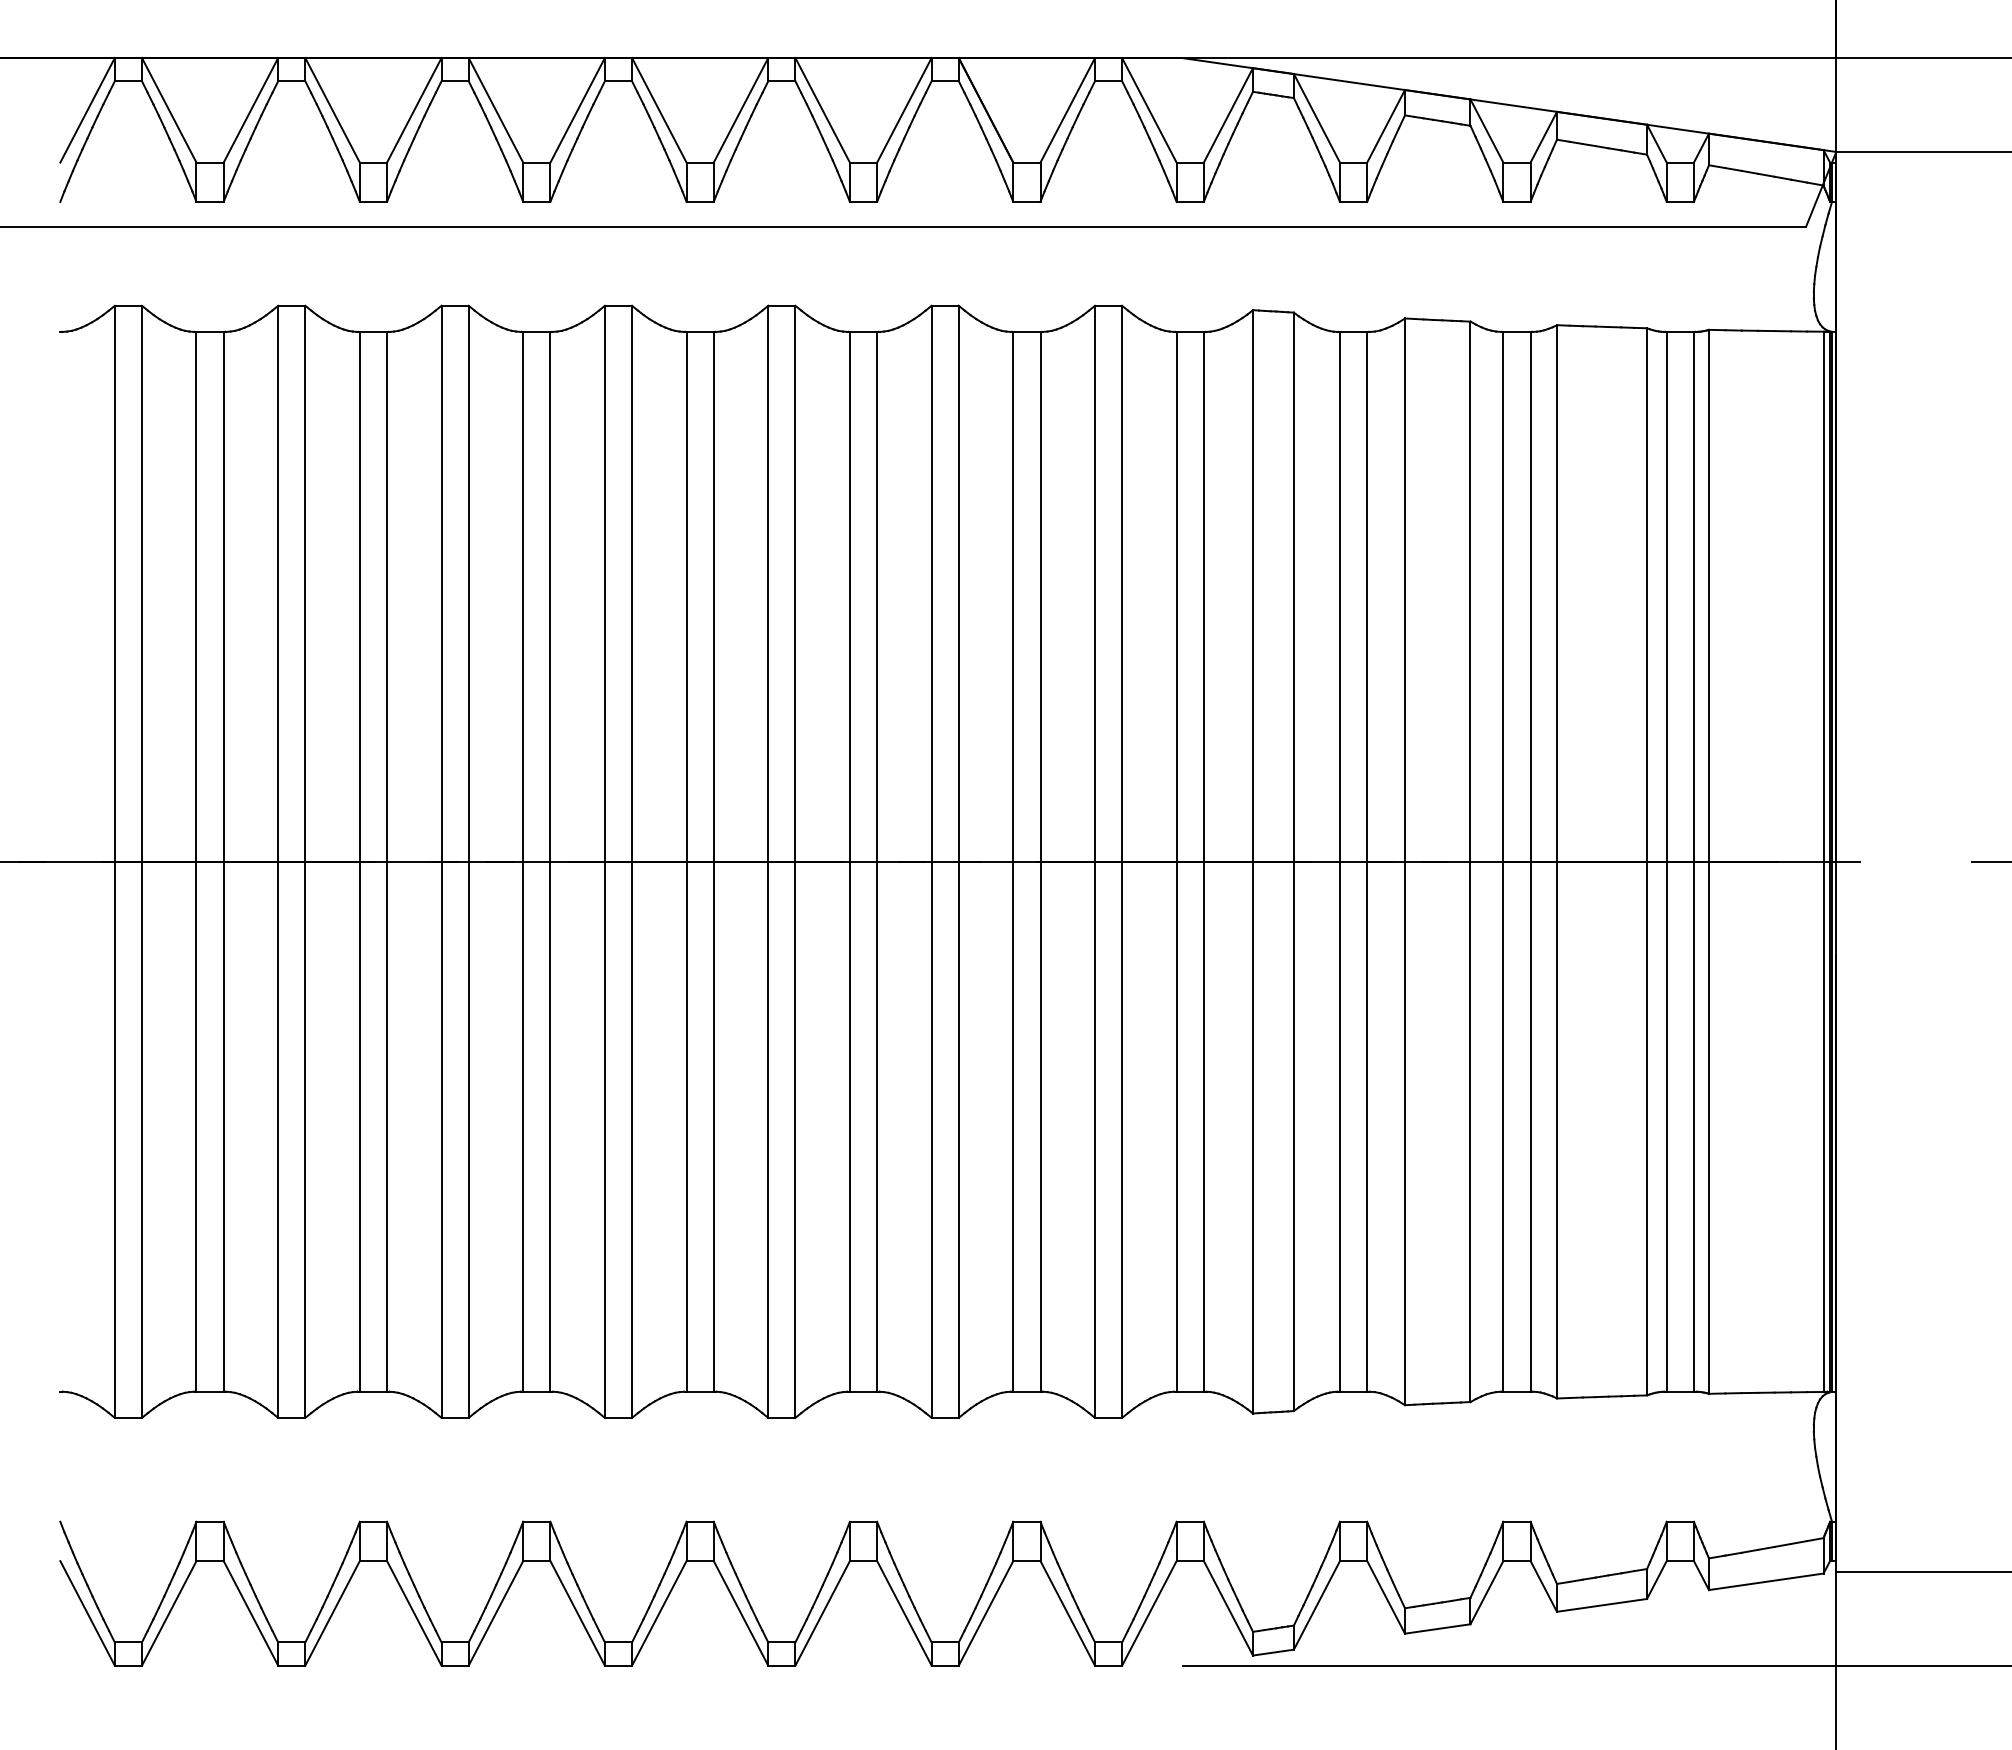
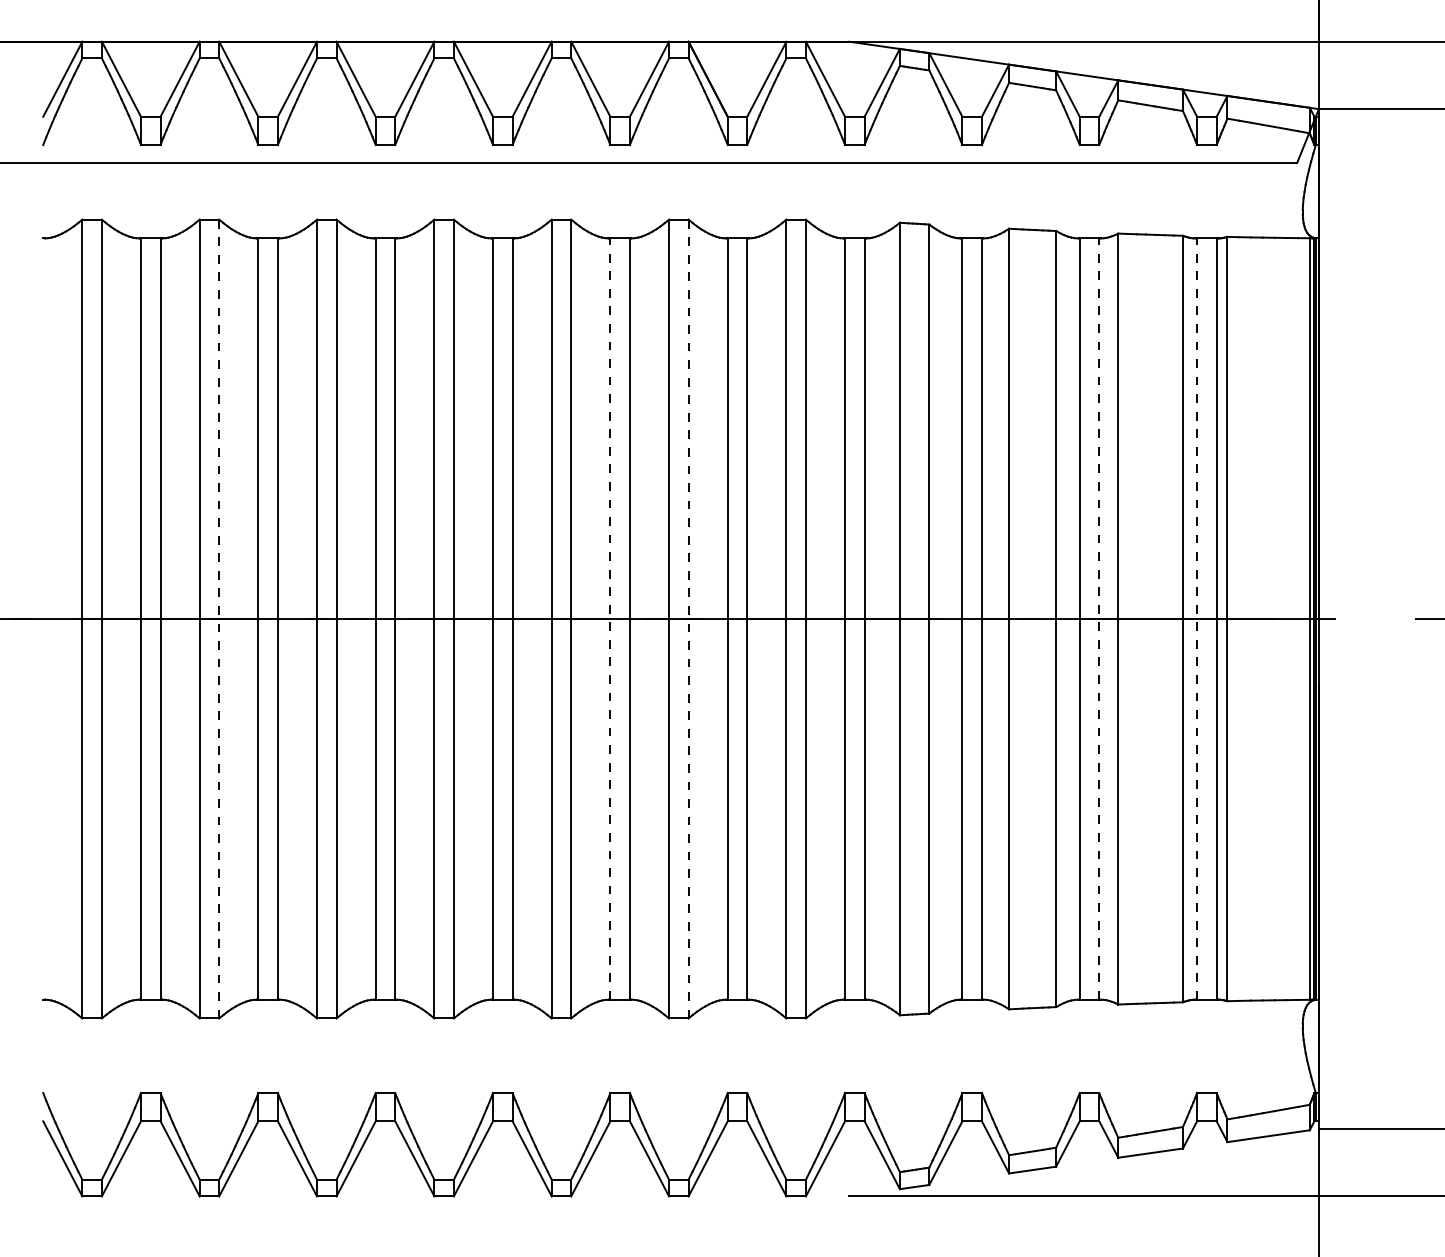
line: (305, 861) -> (219, 618), solid -> dashed
line: (849, 861) -> (610, 618), solid -> dashed
line: (958, 861) -> (688, 618), solid -> dashed
line: (1530, 861) -> (1099, 618), solid -> dashed
line: (1666, 861) -> (1196, 618), solid -> dashed

